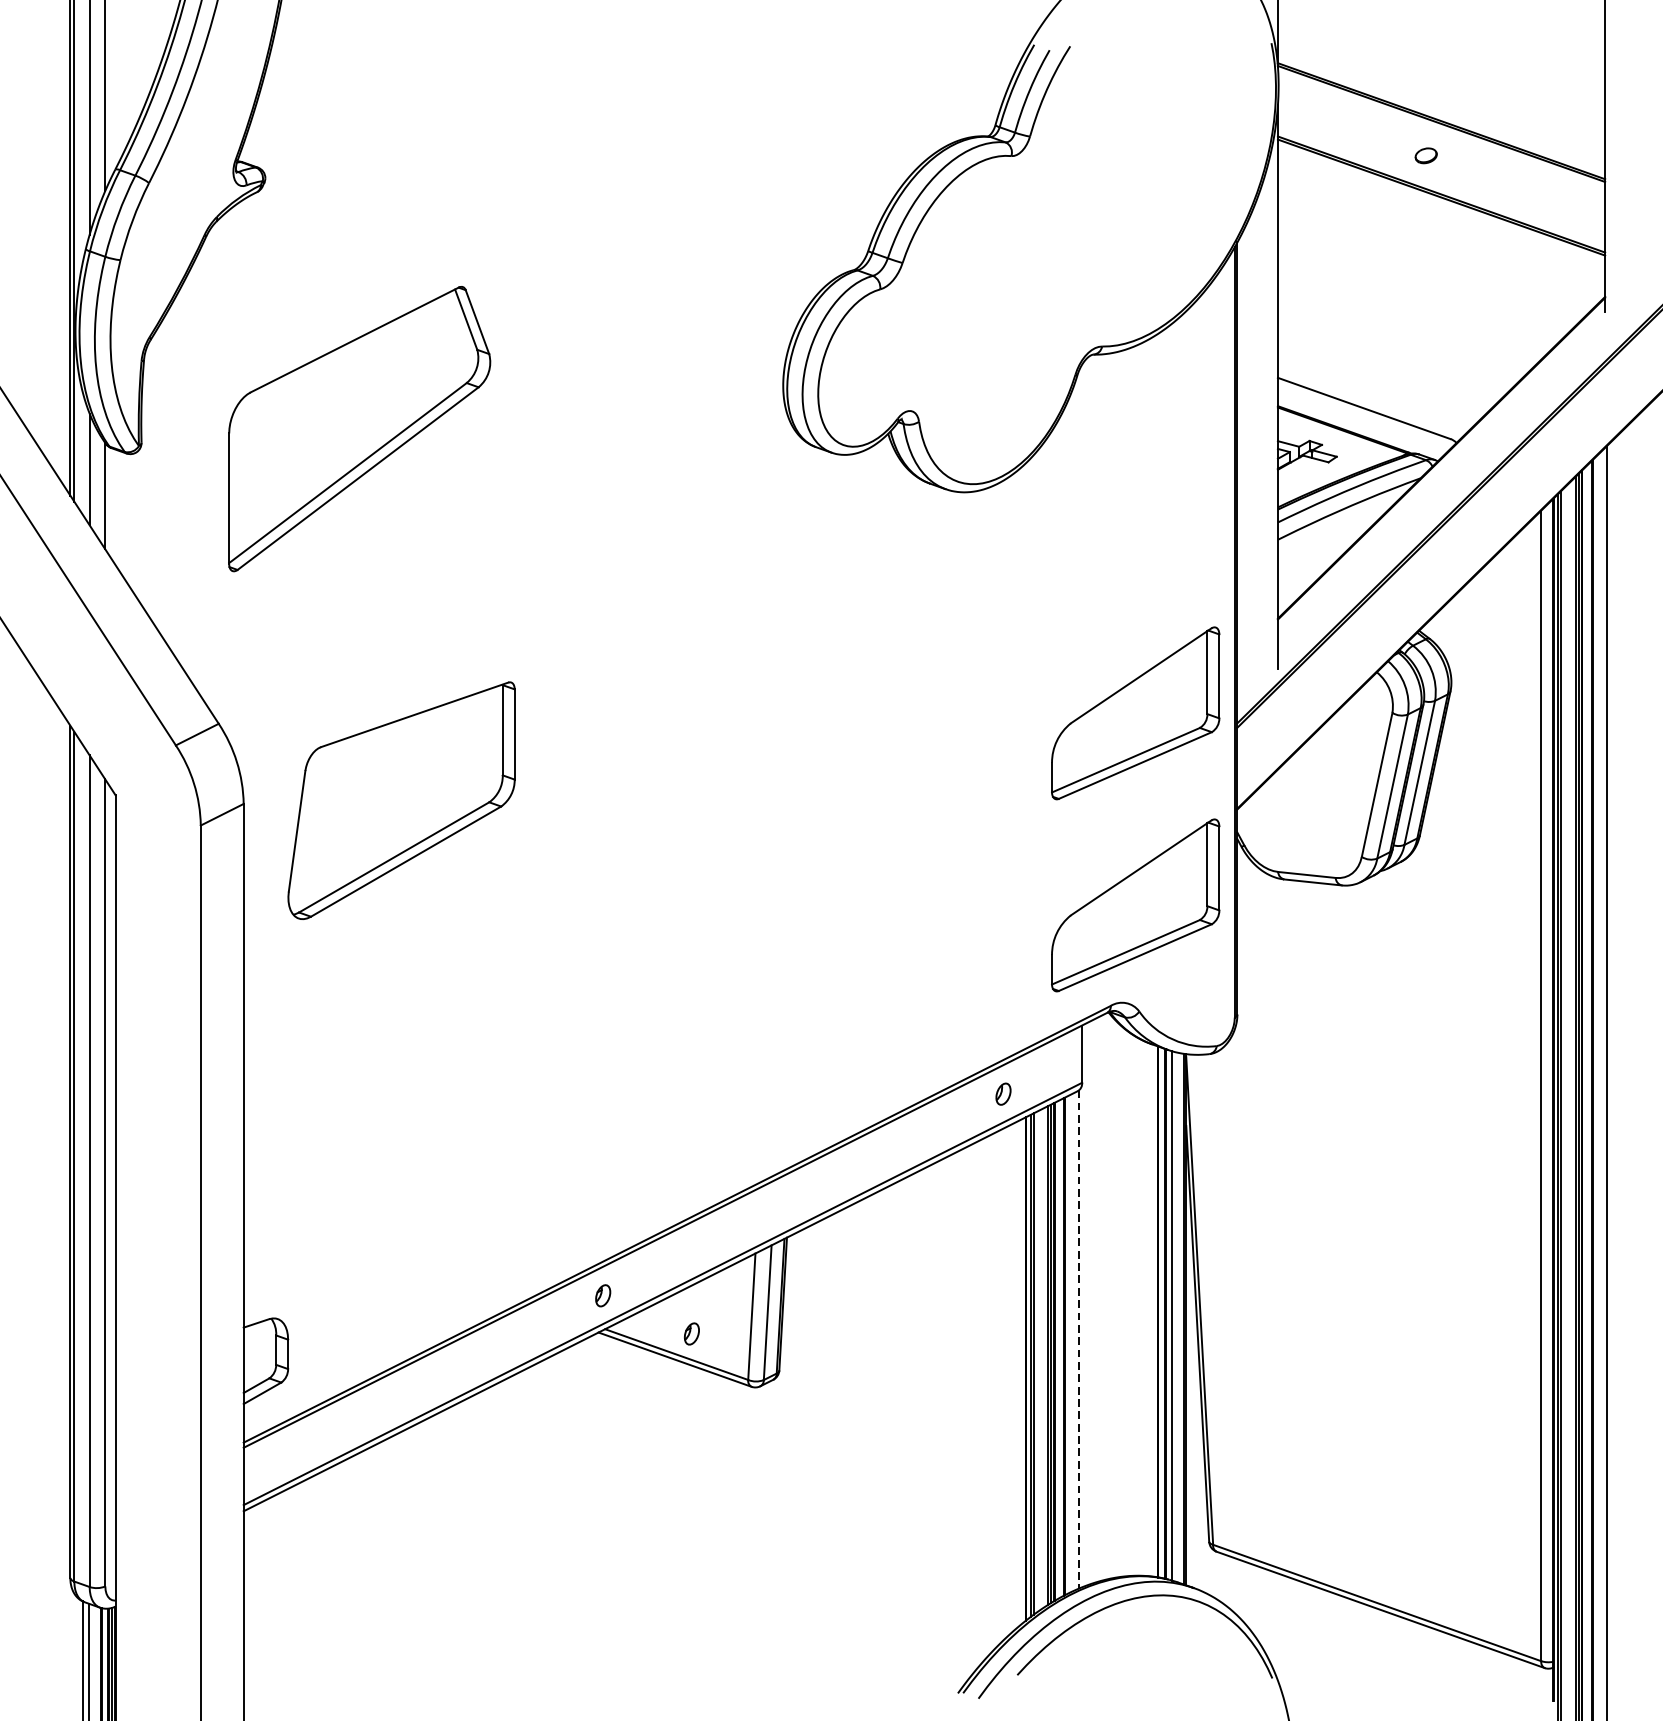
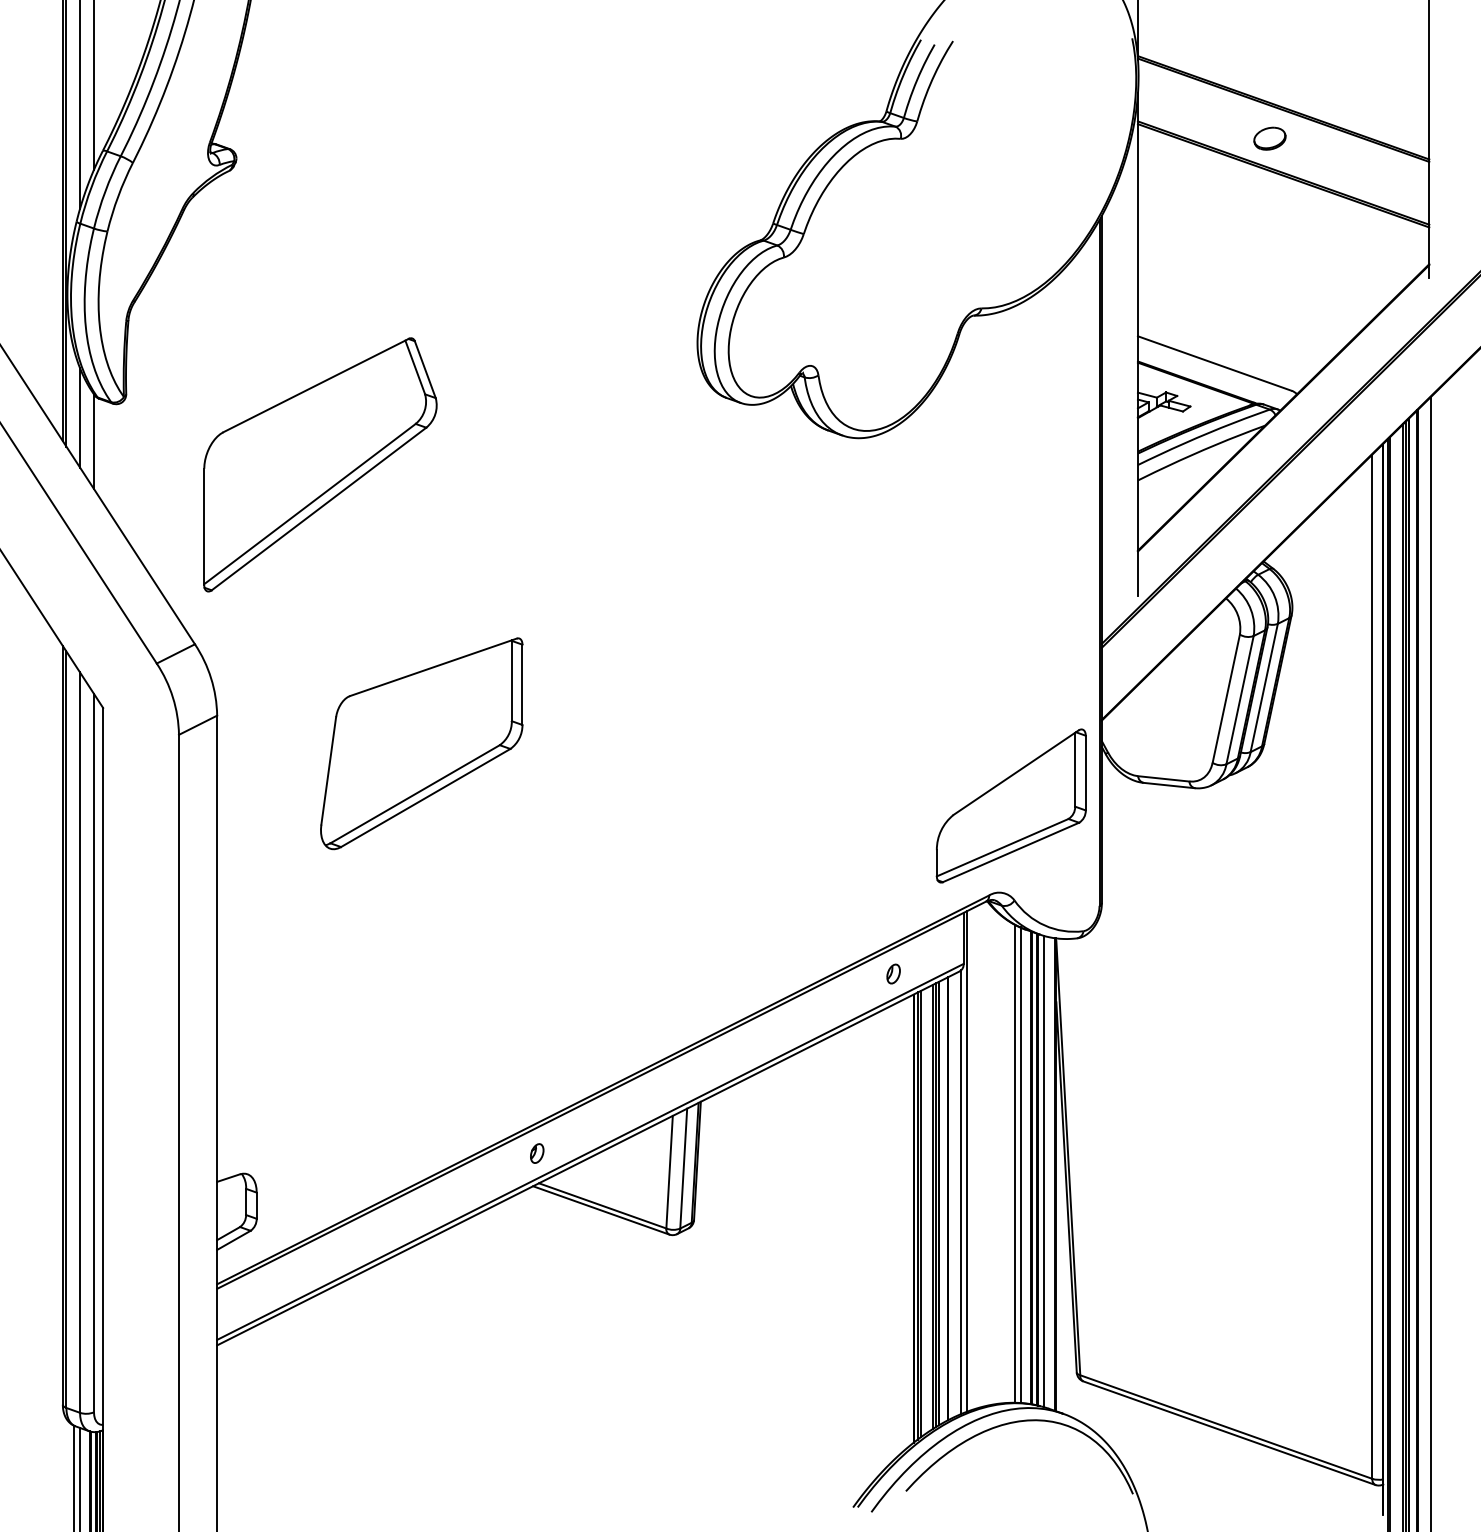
part: (1425, 155) -> (1269, 138), size x1.67
part: (359, 428) -> (320, 464), moved
part: (1134, 712) -> (1010, 634), removed
part: (401, 800) -> (421, 743), moved
line: (1085, 1304) -> (966, 1161), added
line: (1140, 1306) -> (1015, 1163), added
line: (1145, 1309) -> (1020, 1165), added
part: (692, 1333) -> (616, 1187), removed
line: (1079, 1339) -> (961, 1192), dashed -> solid

